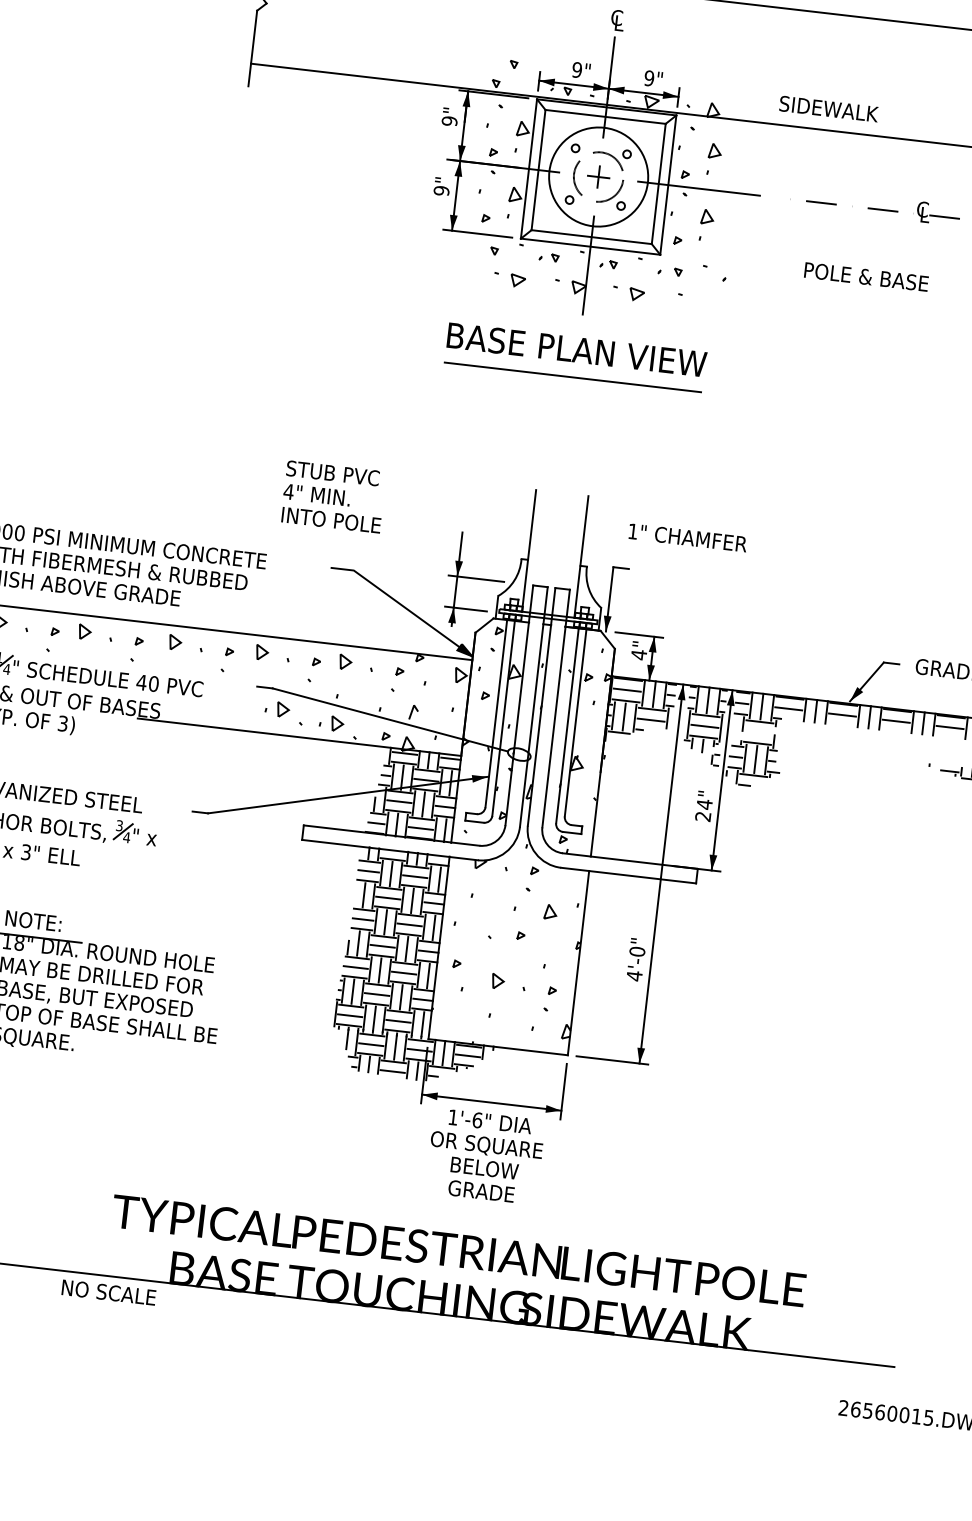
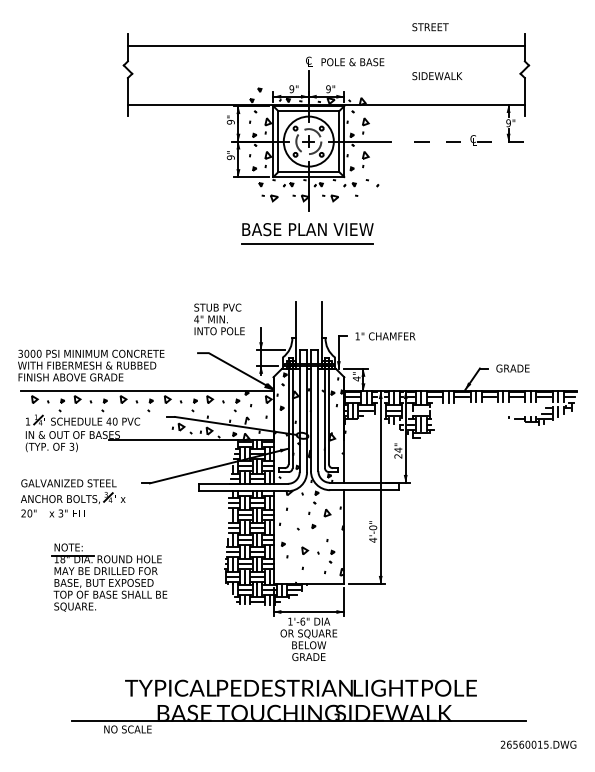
text: (829, 109) -> (437, 76), moved
text: (865, 277) -> (352, 62), moved
text: (333, 497) -> (219, 319), moved
text: (687, 538) -> (385, 336), moved

